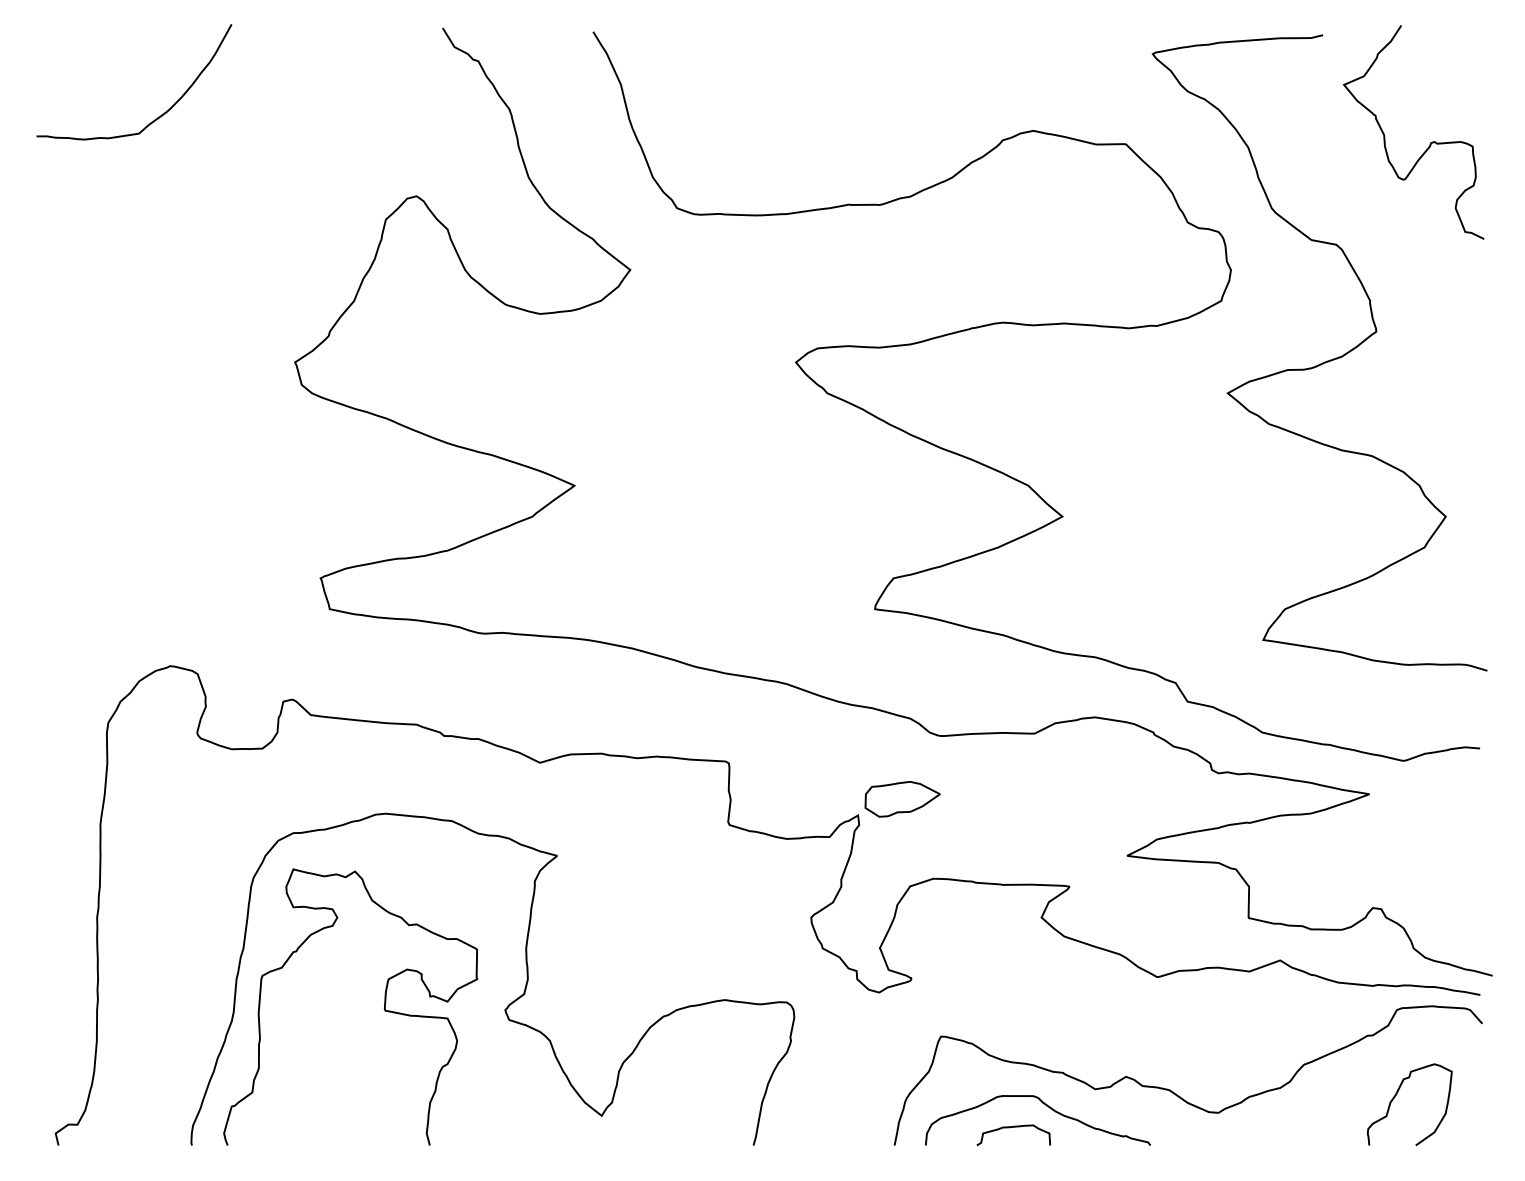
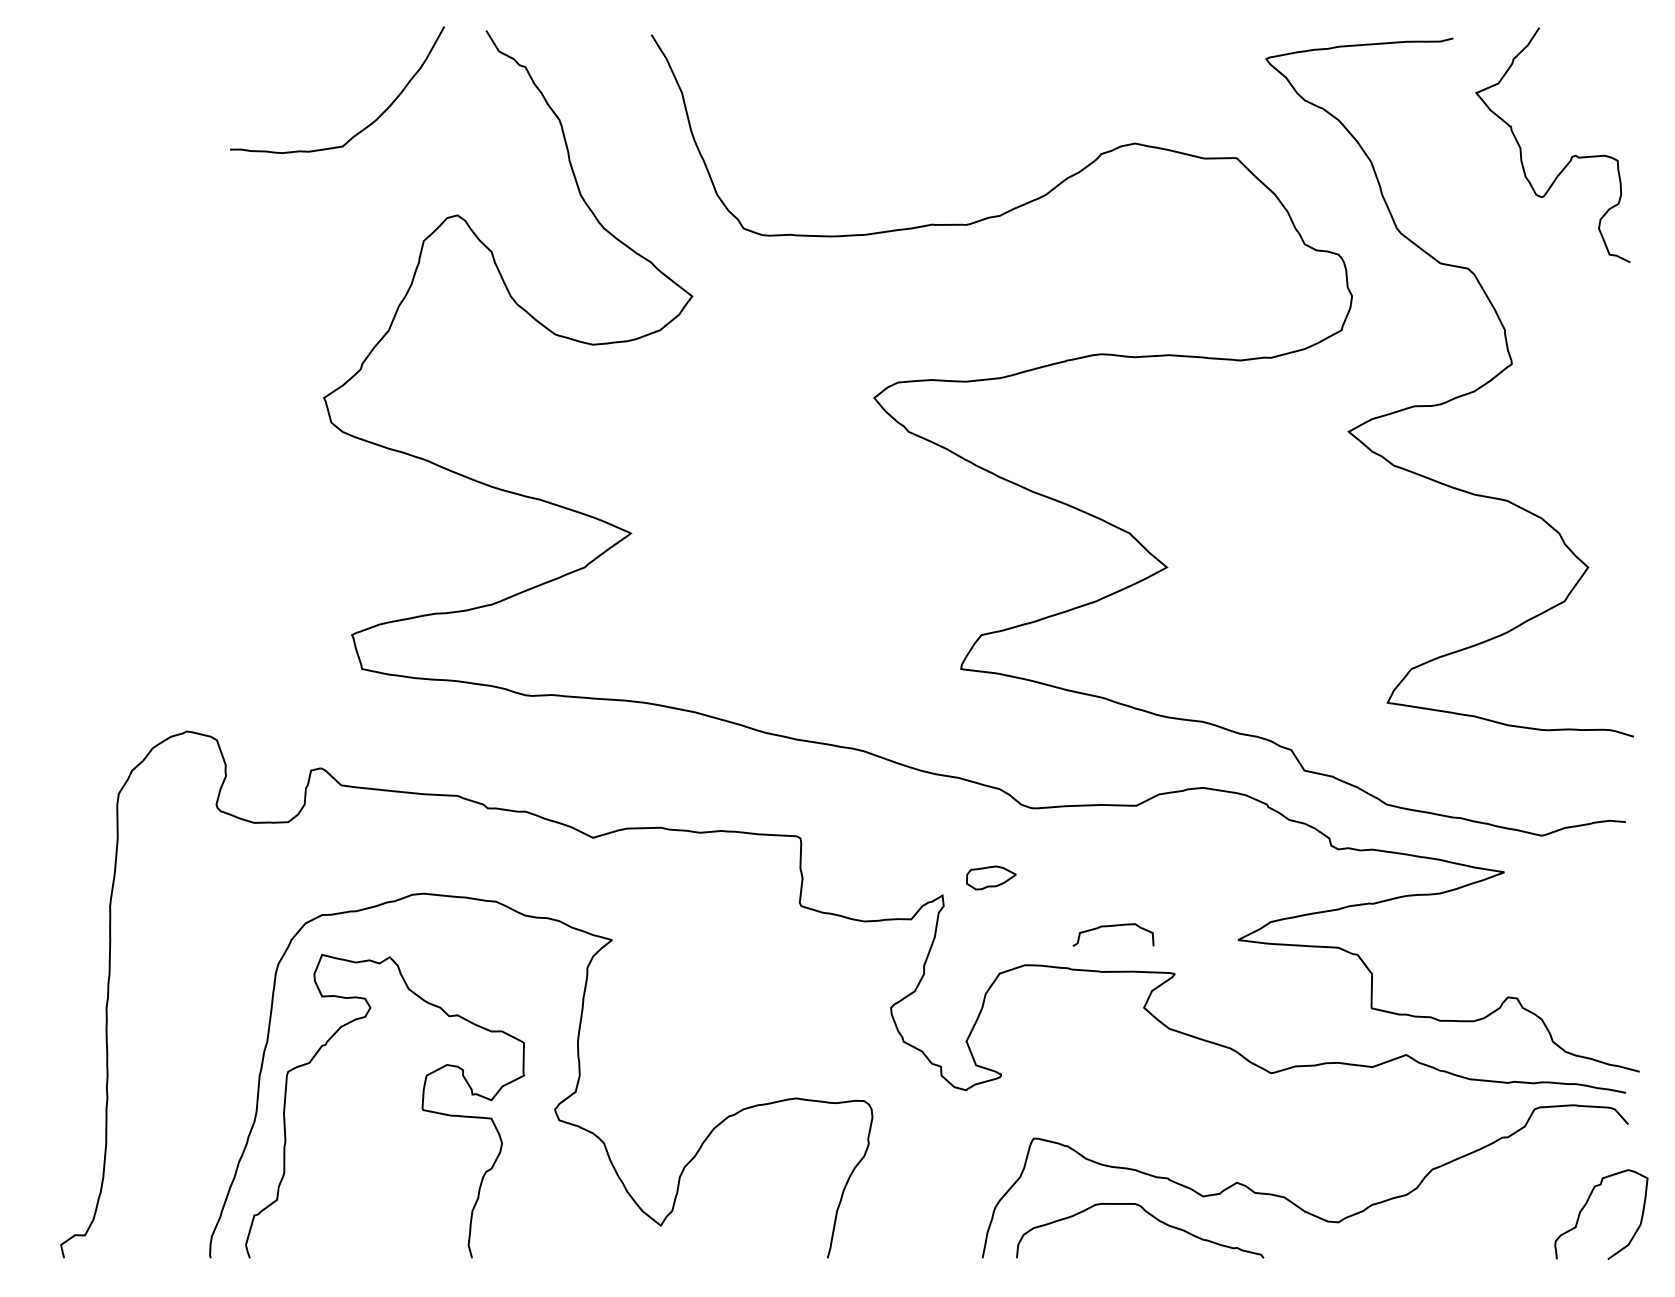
curve: (158, 116) -> (364, 127), moved
part: (902, 799) -> (991, 878), size x0.6
curve: (1397, 1094) -> (1587, 1203), moved
curve: (1013, 1127) -> (1113, 926), moved

